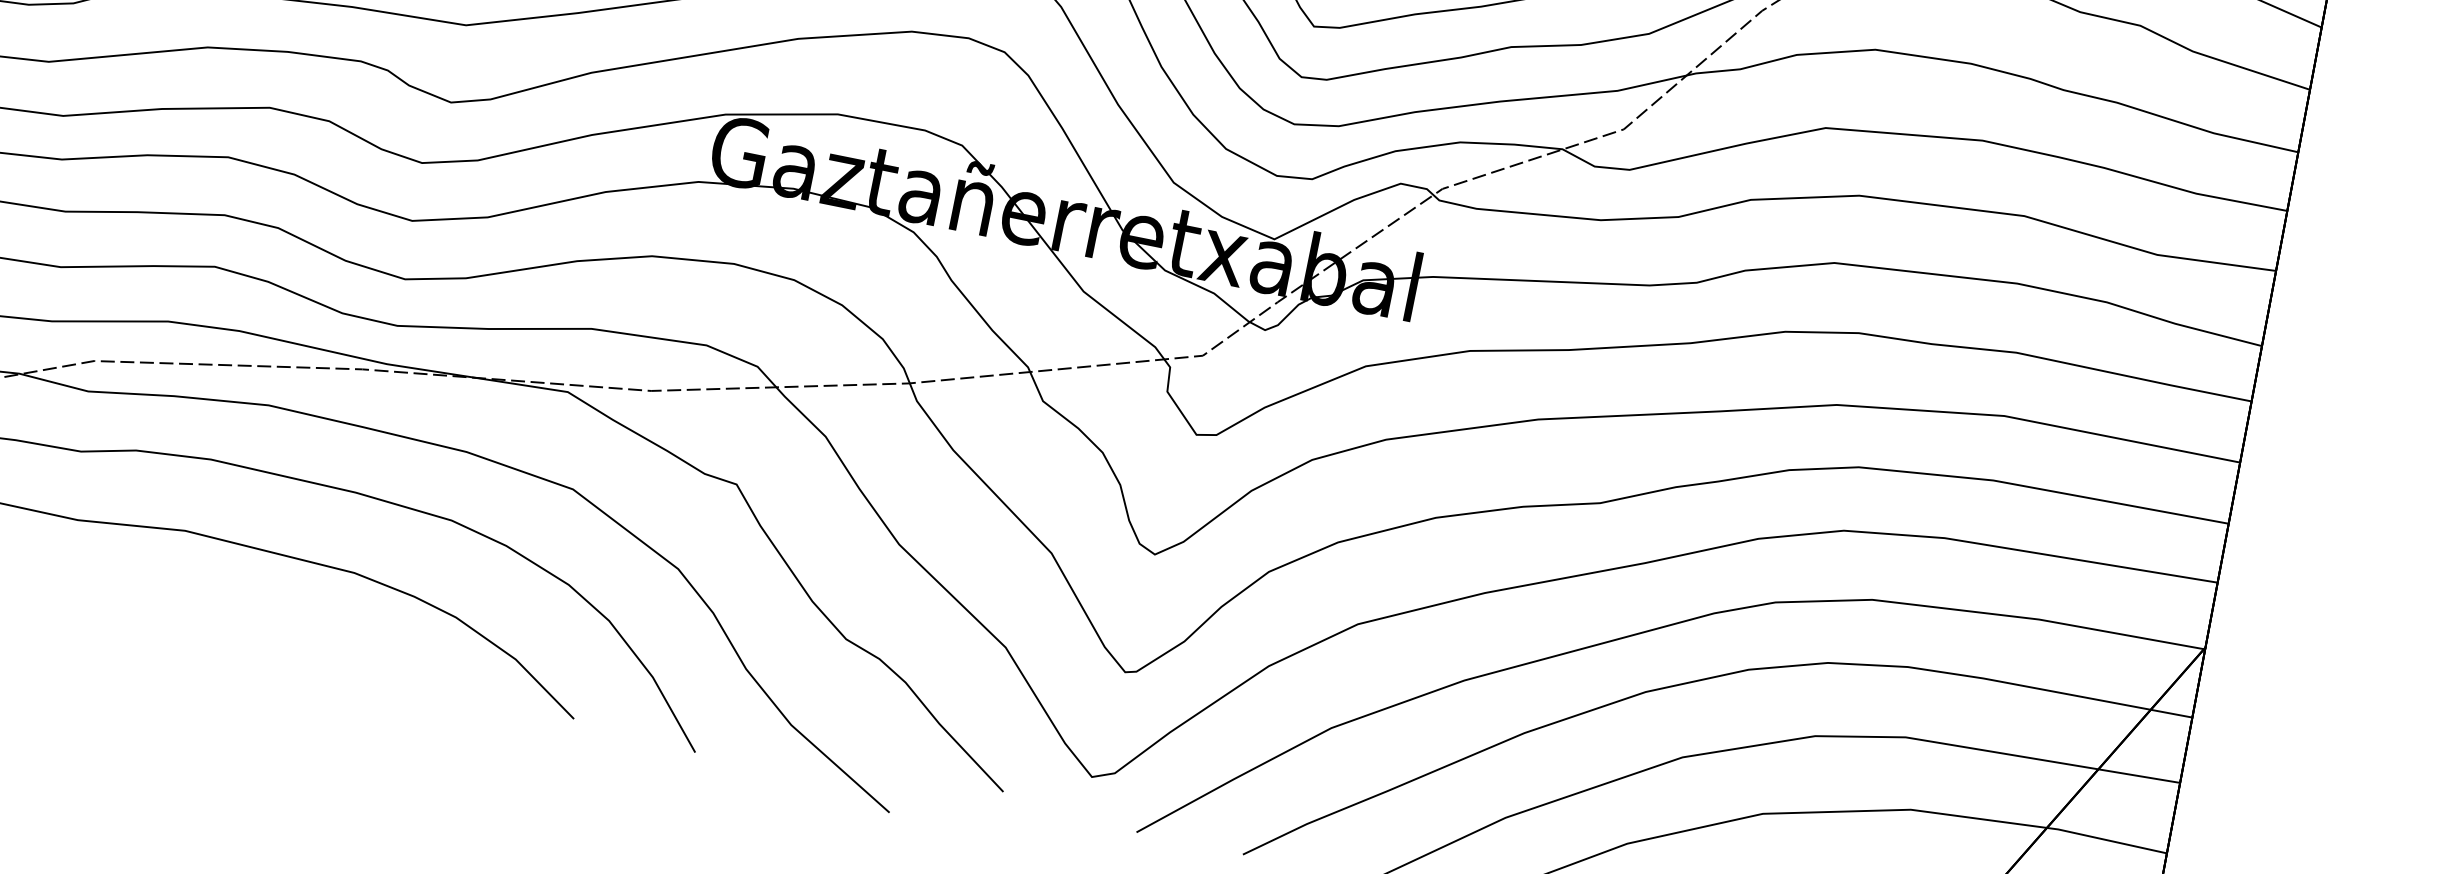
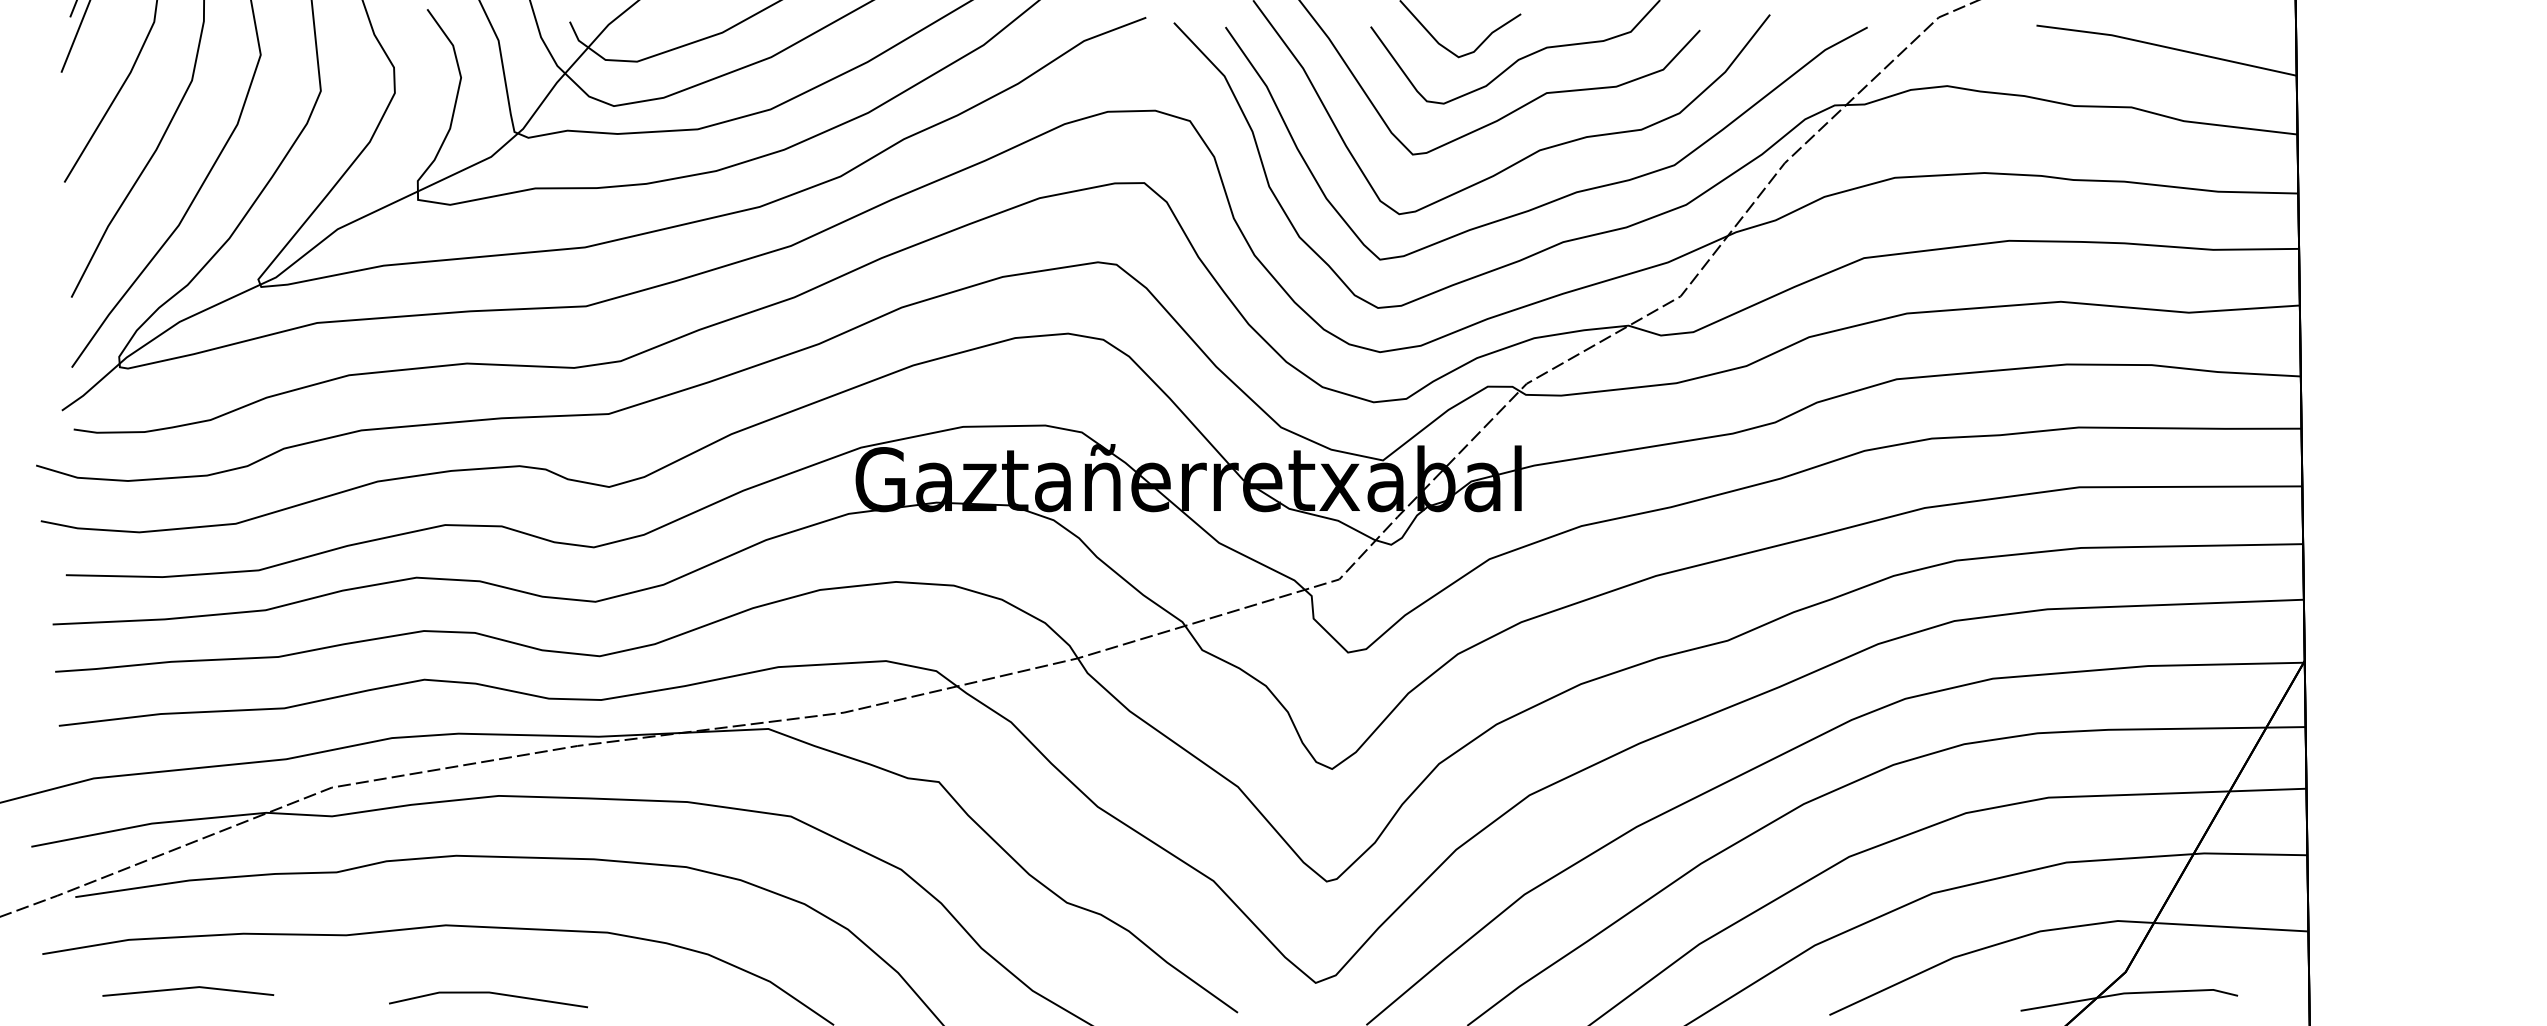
line: (215, 611) -> (488, 993), added

